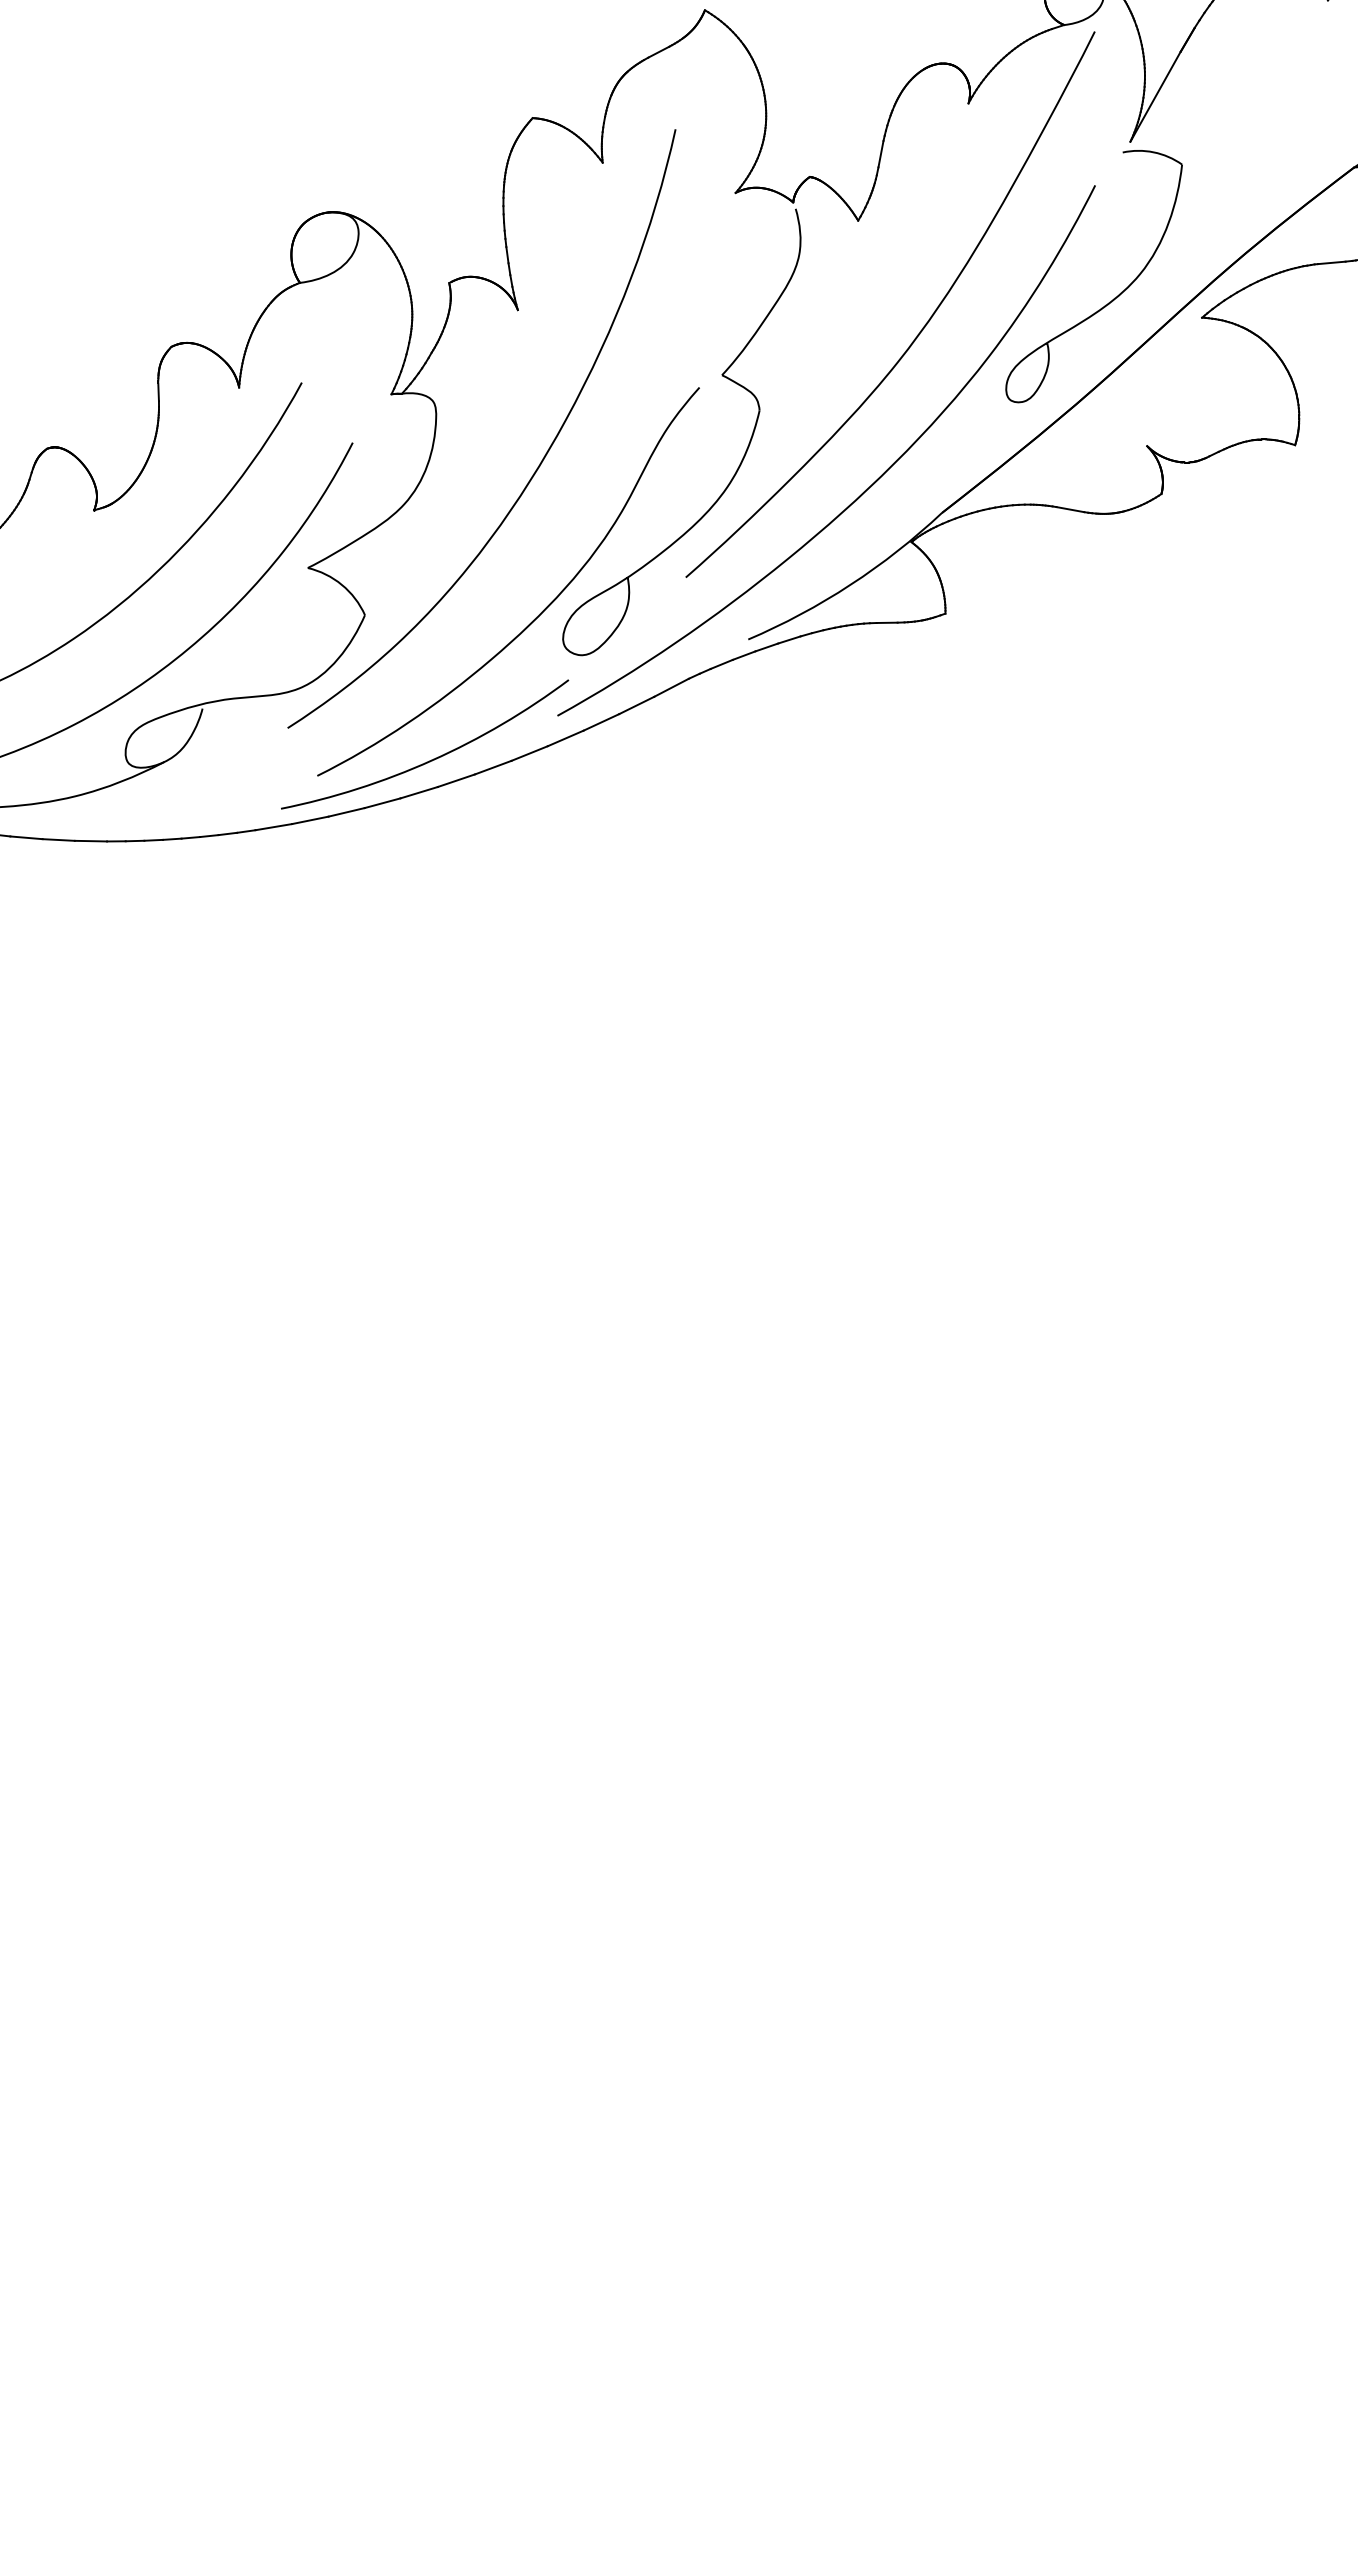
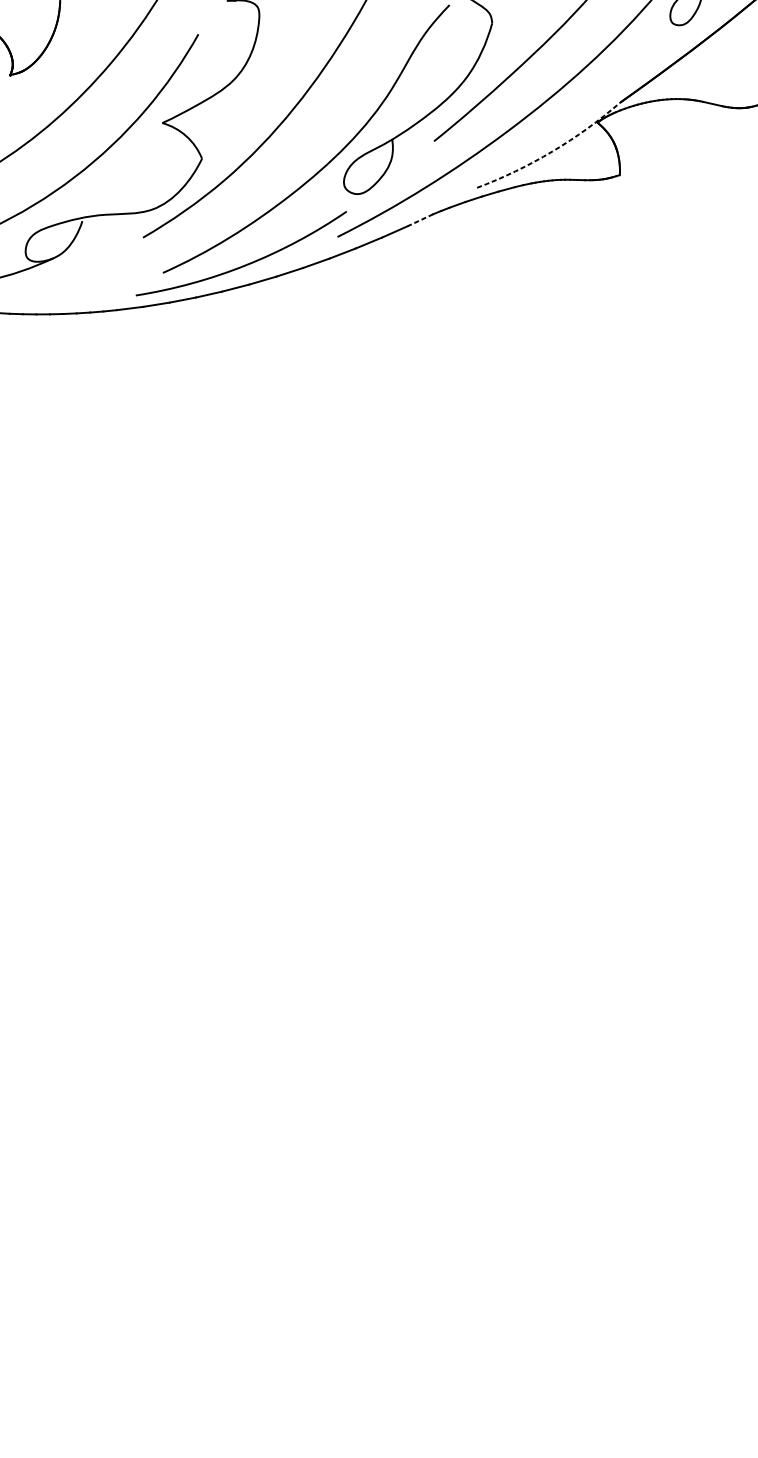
arc: (850, 584) -> (552, 151), solid -> dashed
line: (671, 687) -> (420, 220), solid -> dashed

